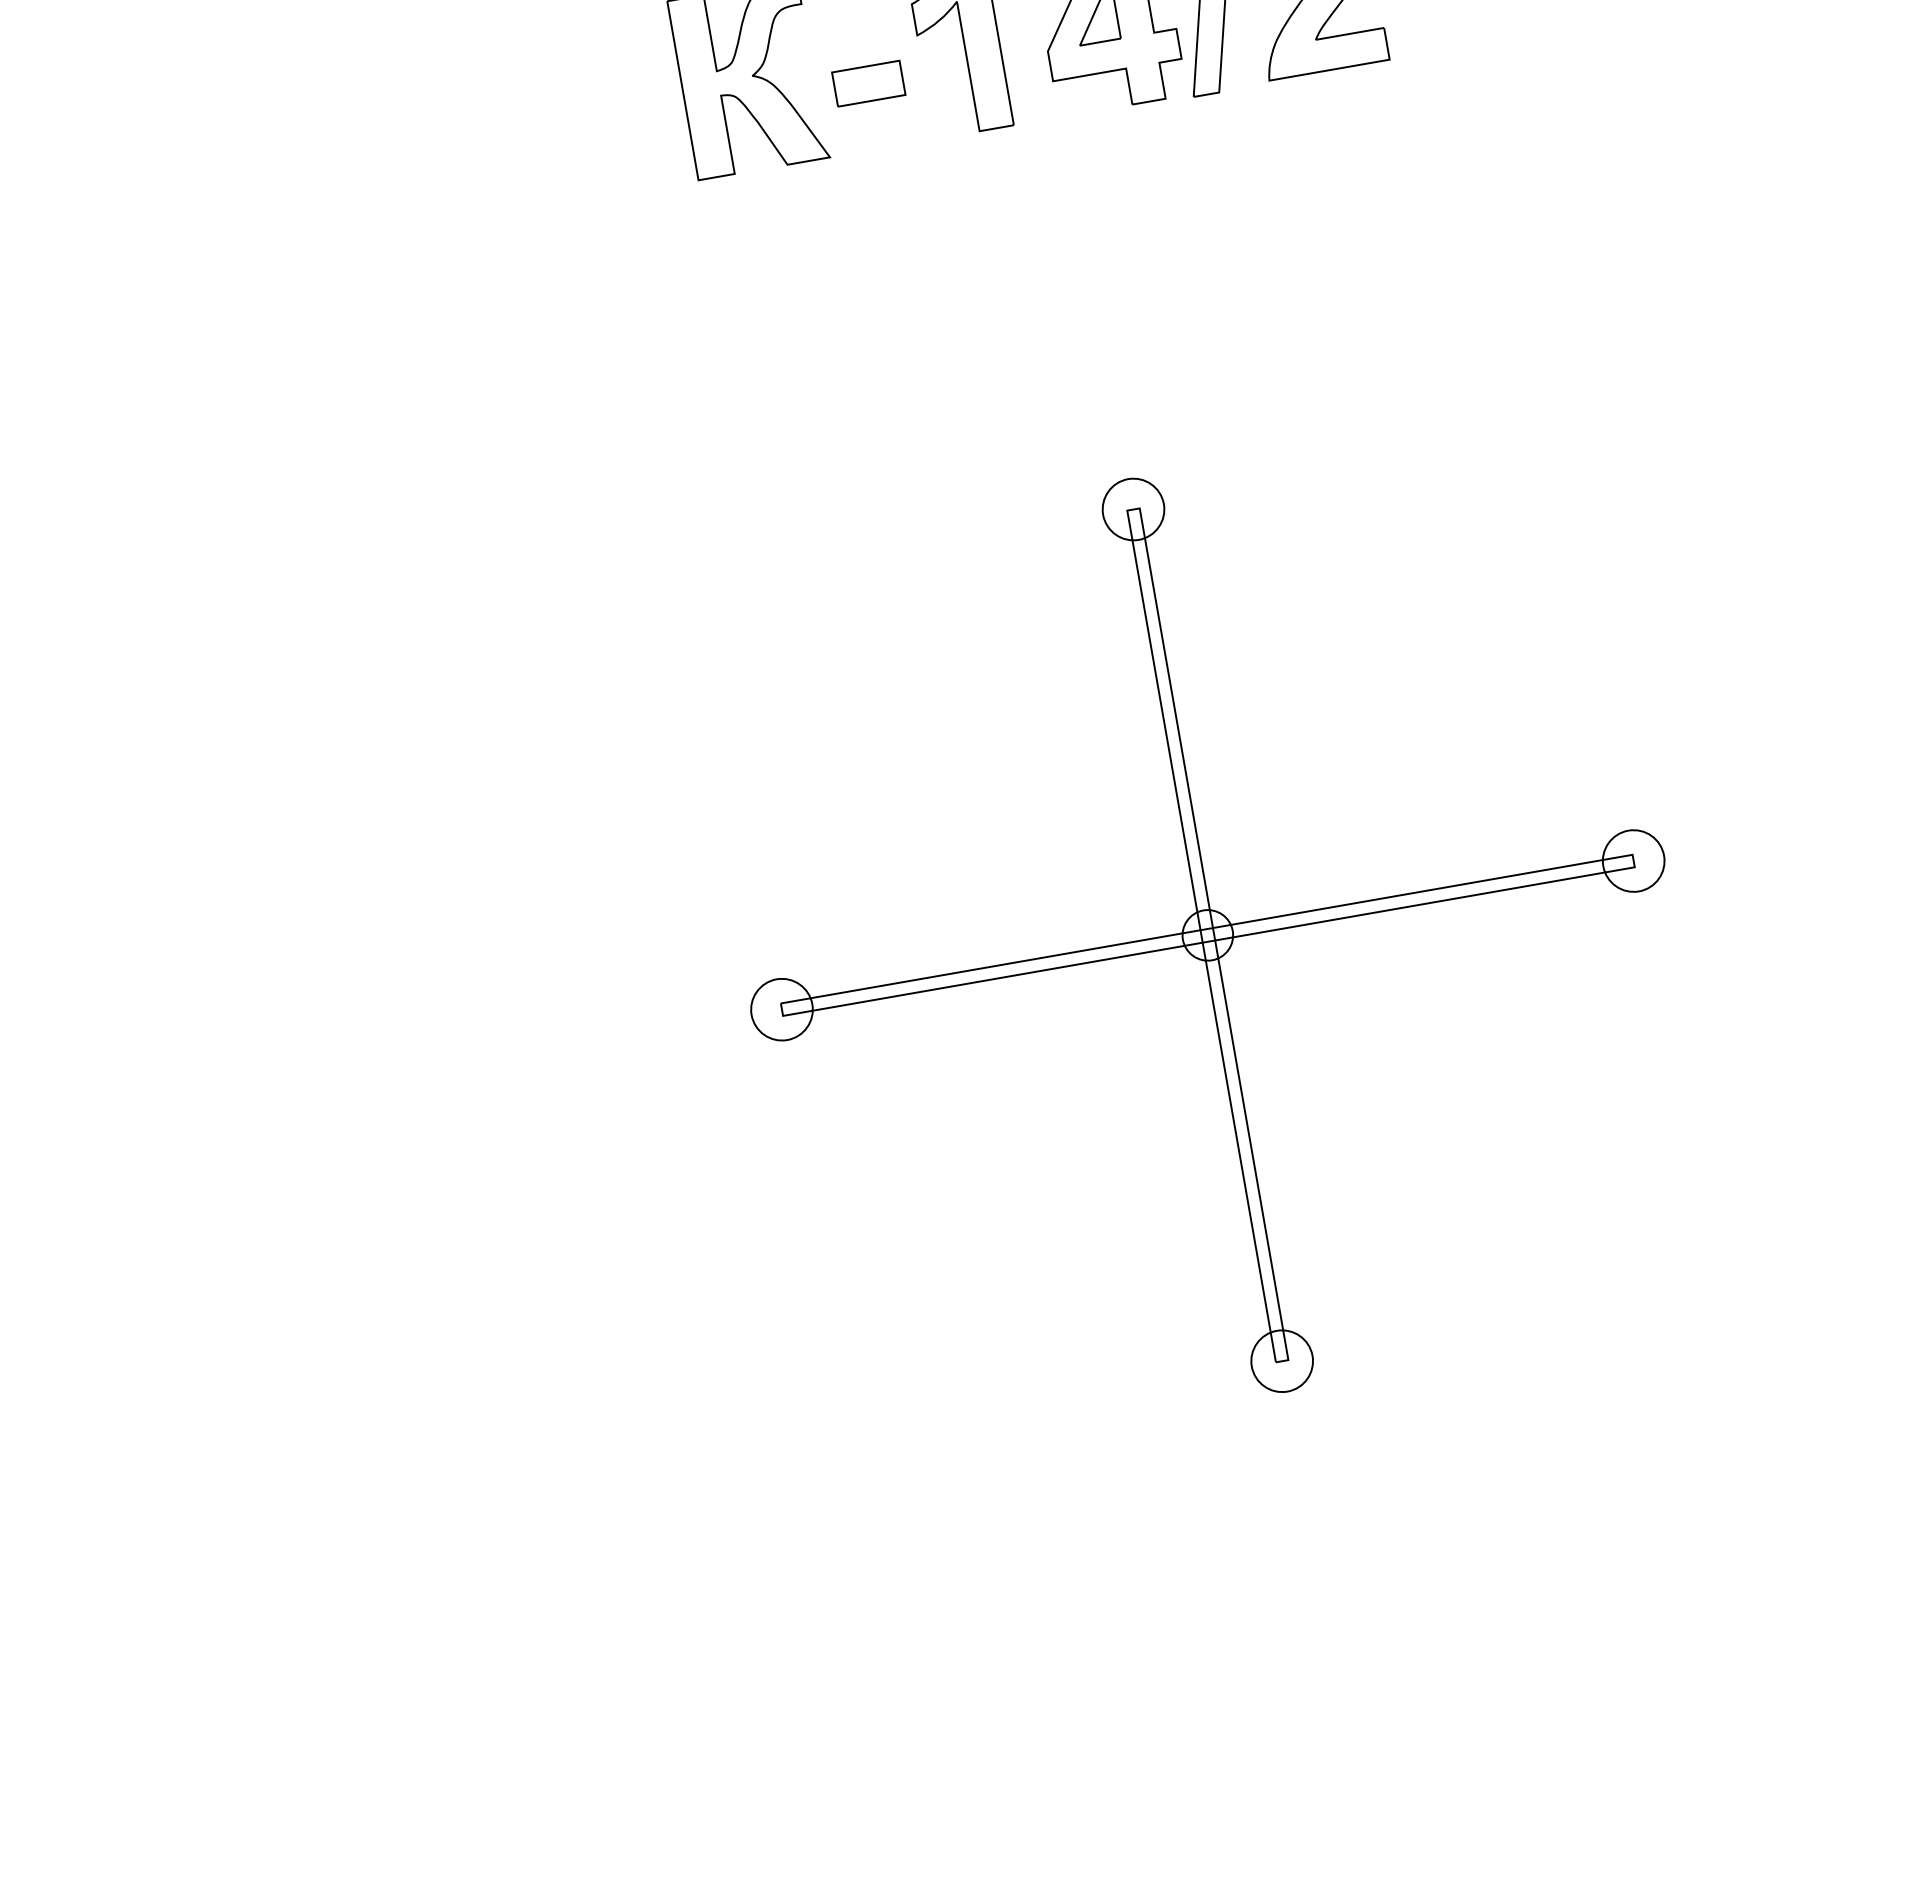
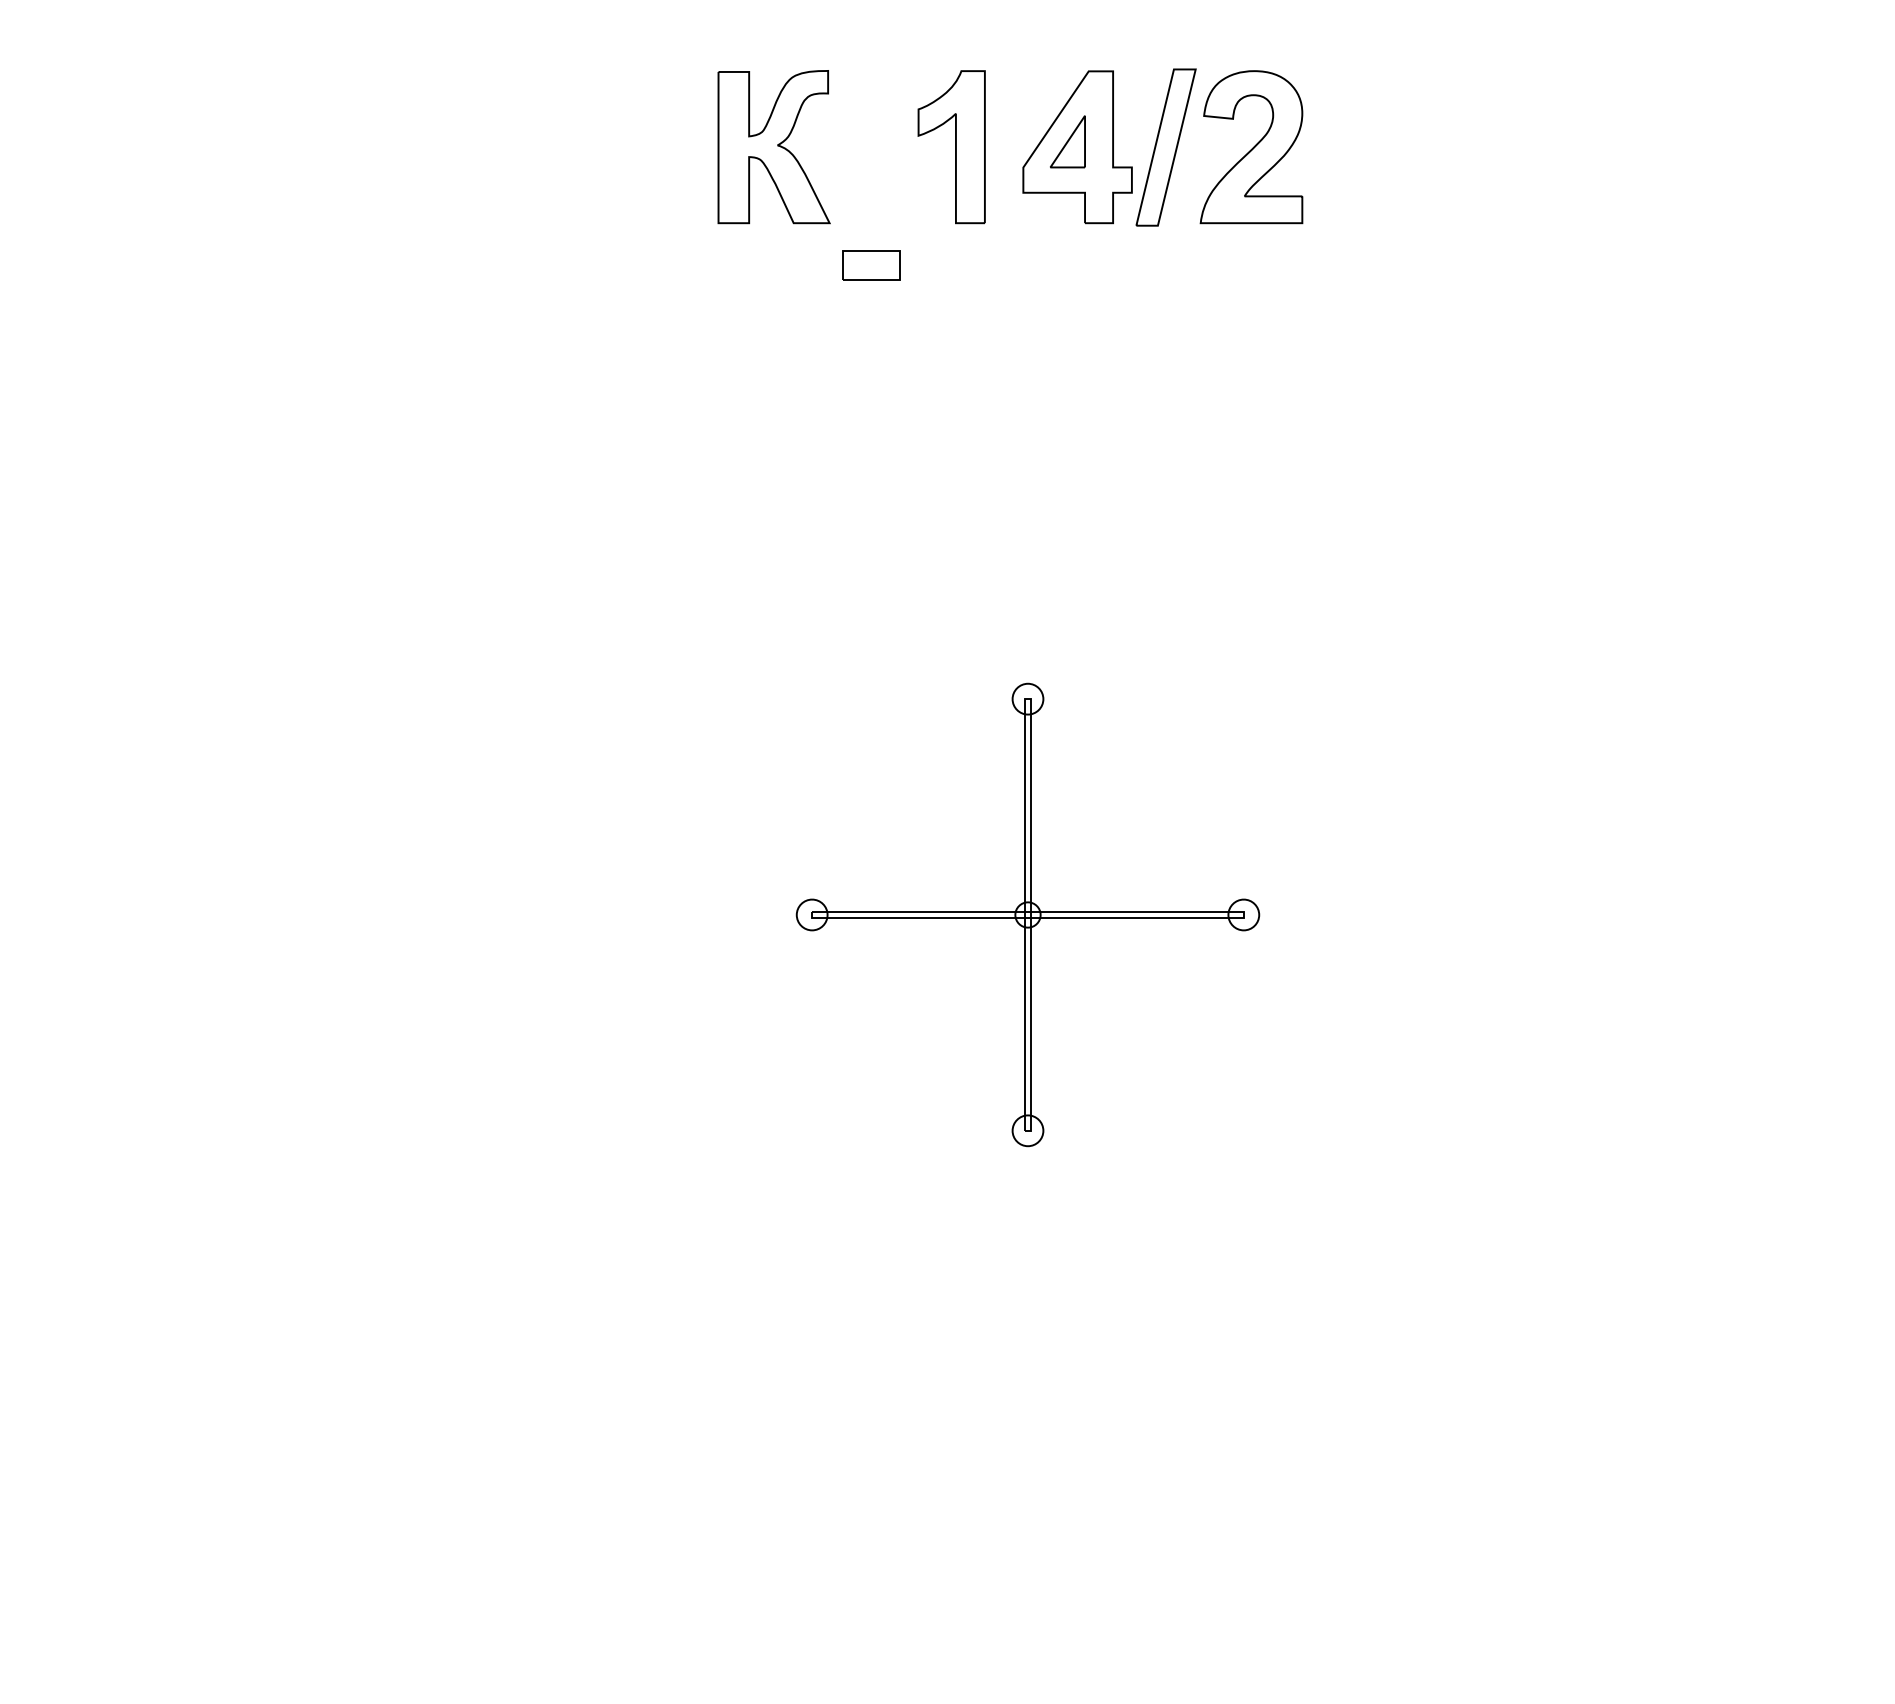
part: (868, 83) -> (871, 265), moved
part: (1207, 934) -> (1027, 914), size x0.6

